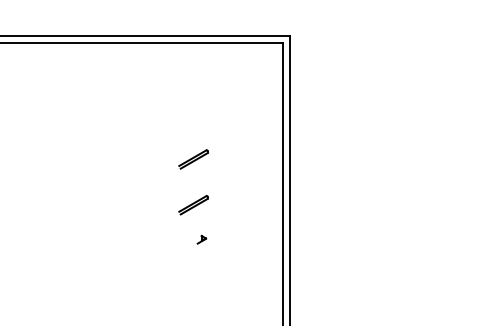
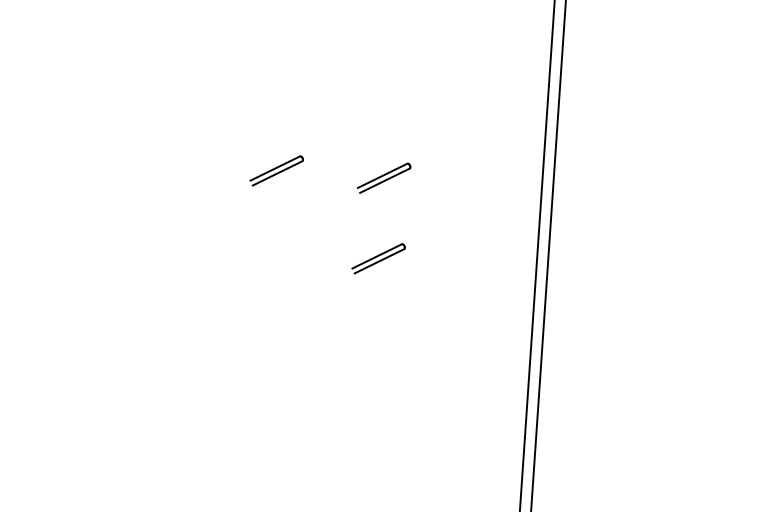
part: (132, 159) -> (276, 170), added
part: (201, 239) -> (388, 319), removed

